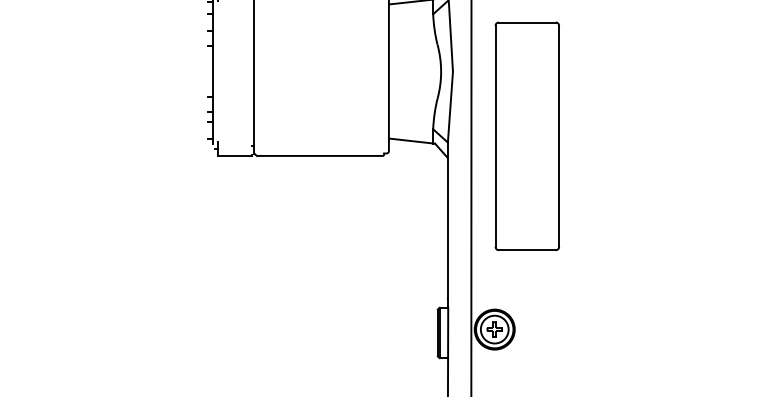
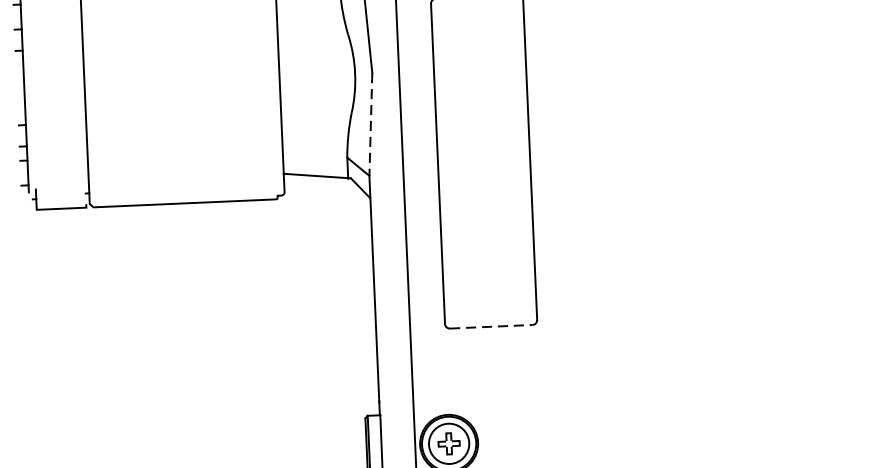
line: (450, 107) -> (370, 124), solid -> dashed
line: (527, 250) -> (491, 327), solid -> dashed

